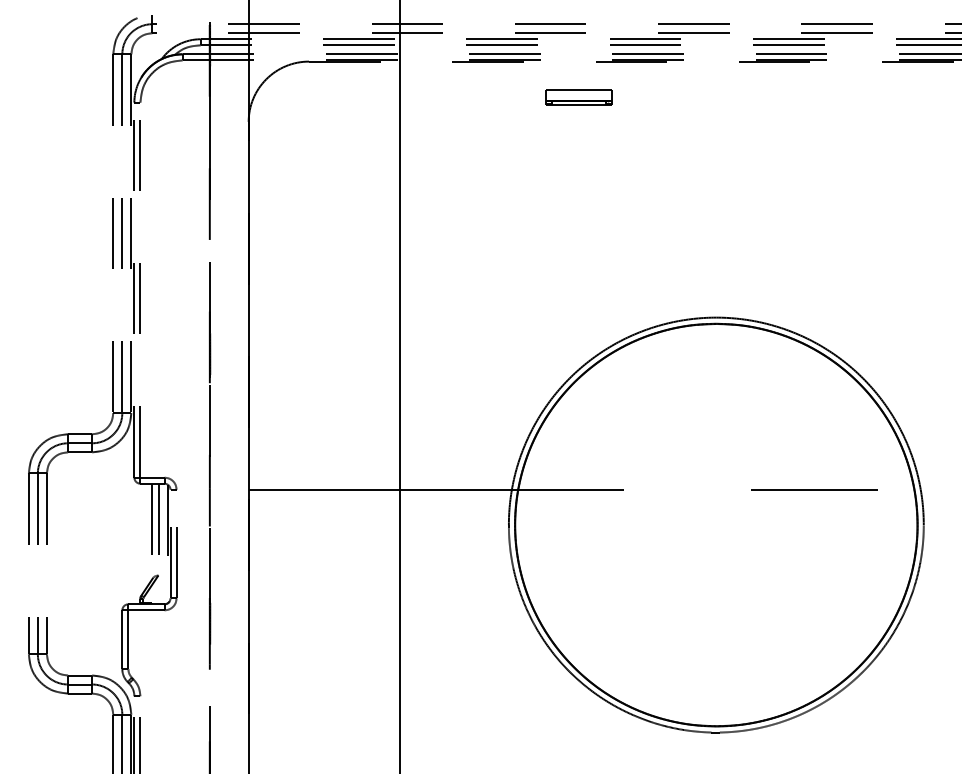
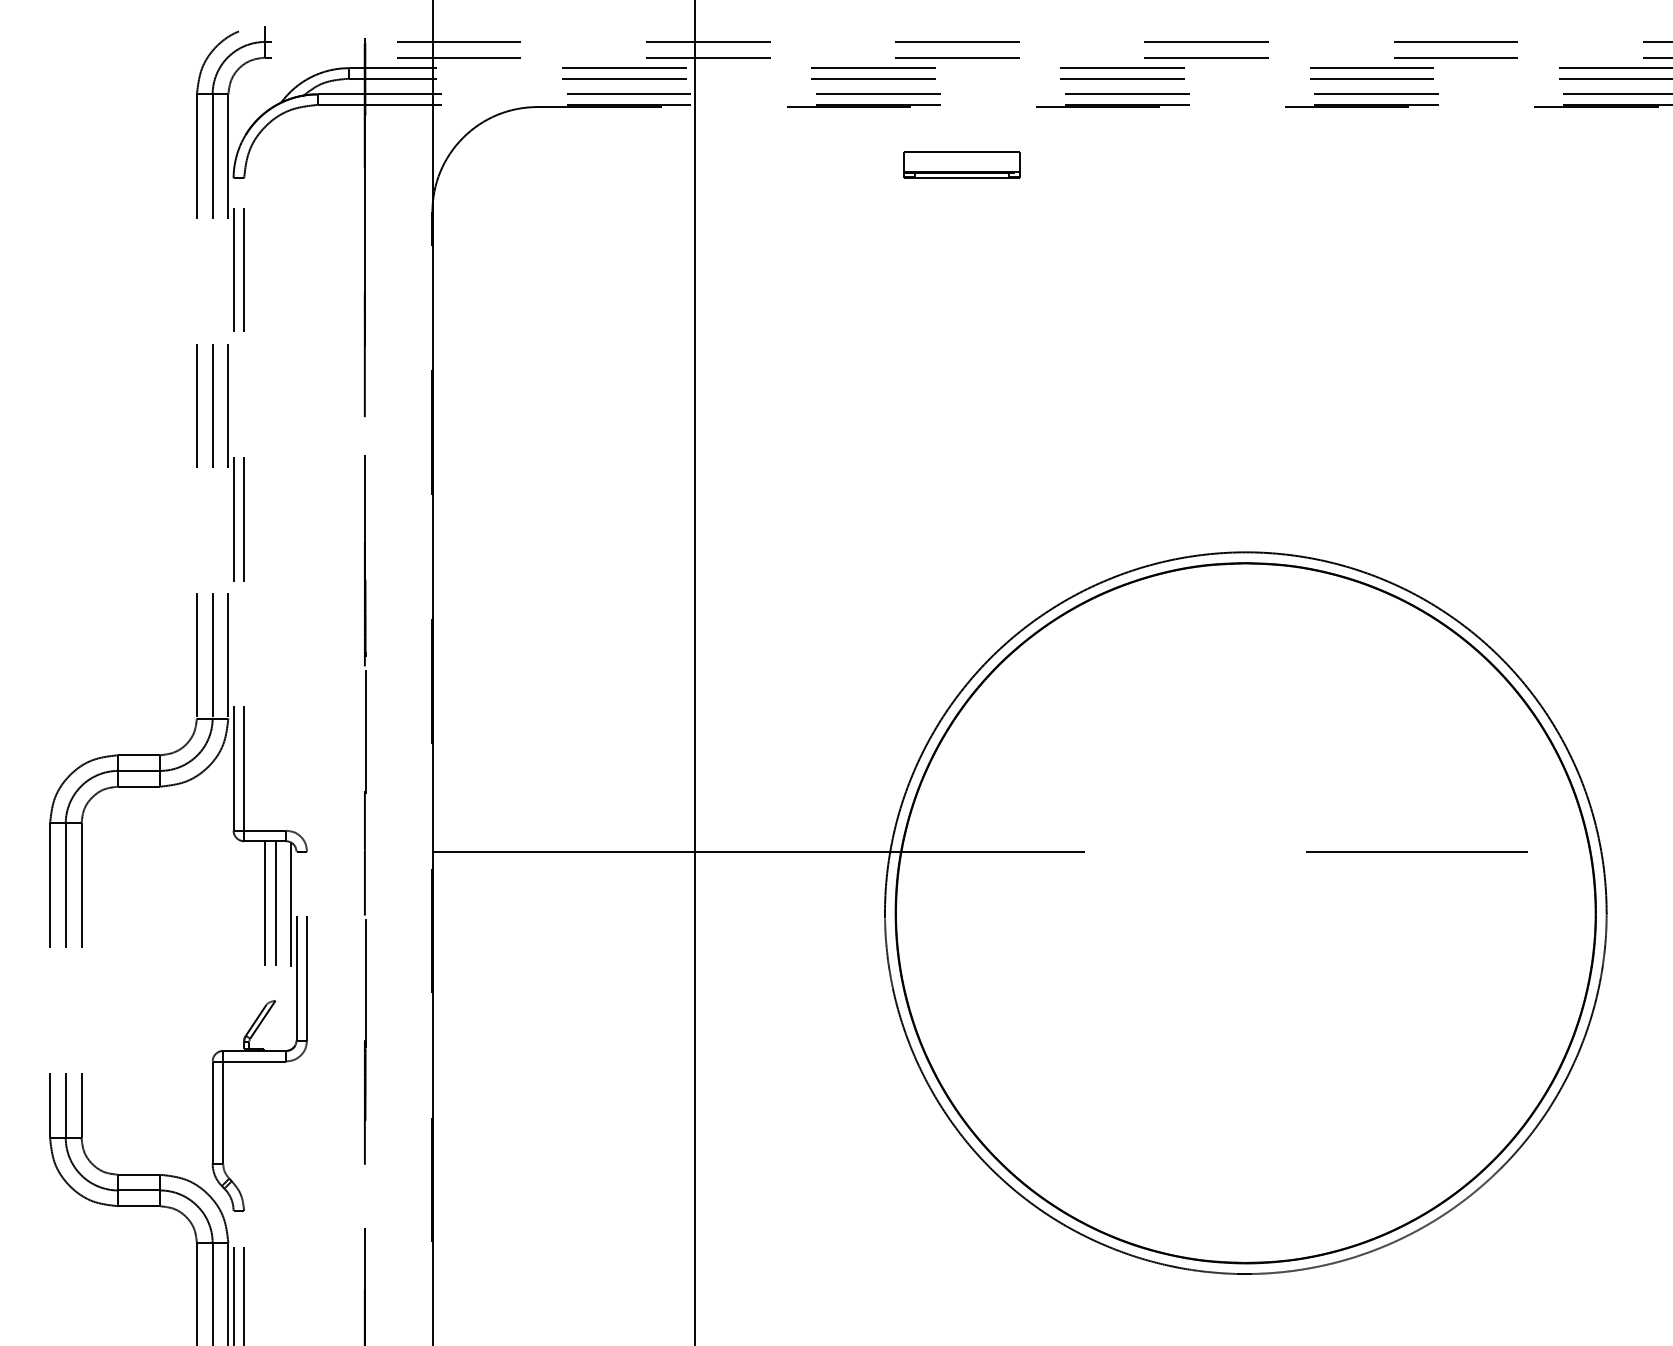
part: (578, 97) -> (960, 165), moved

